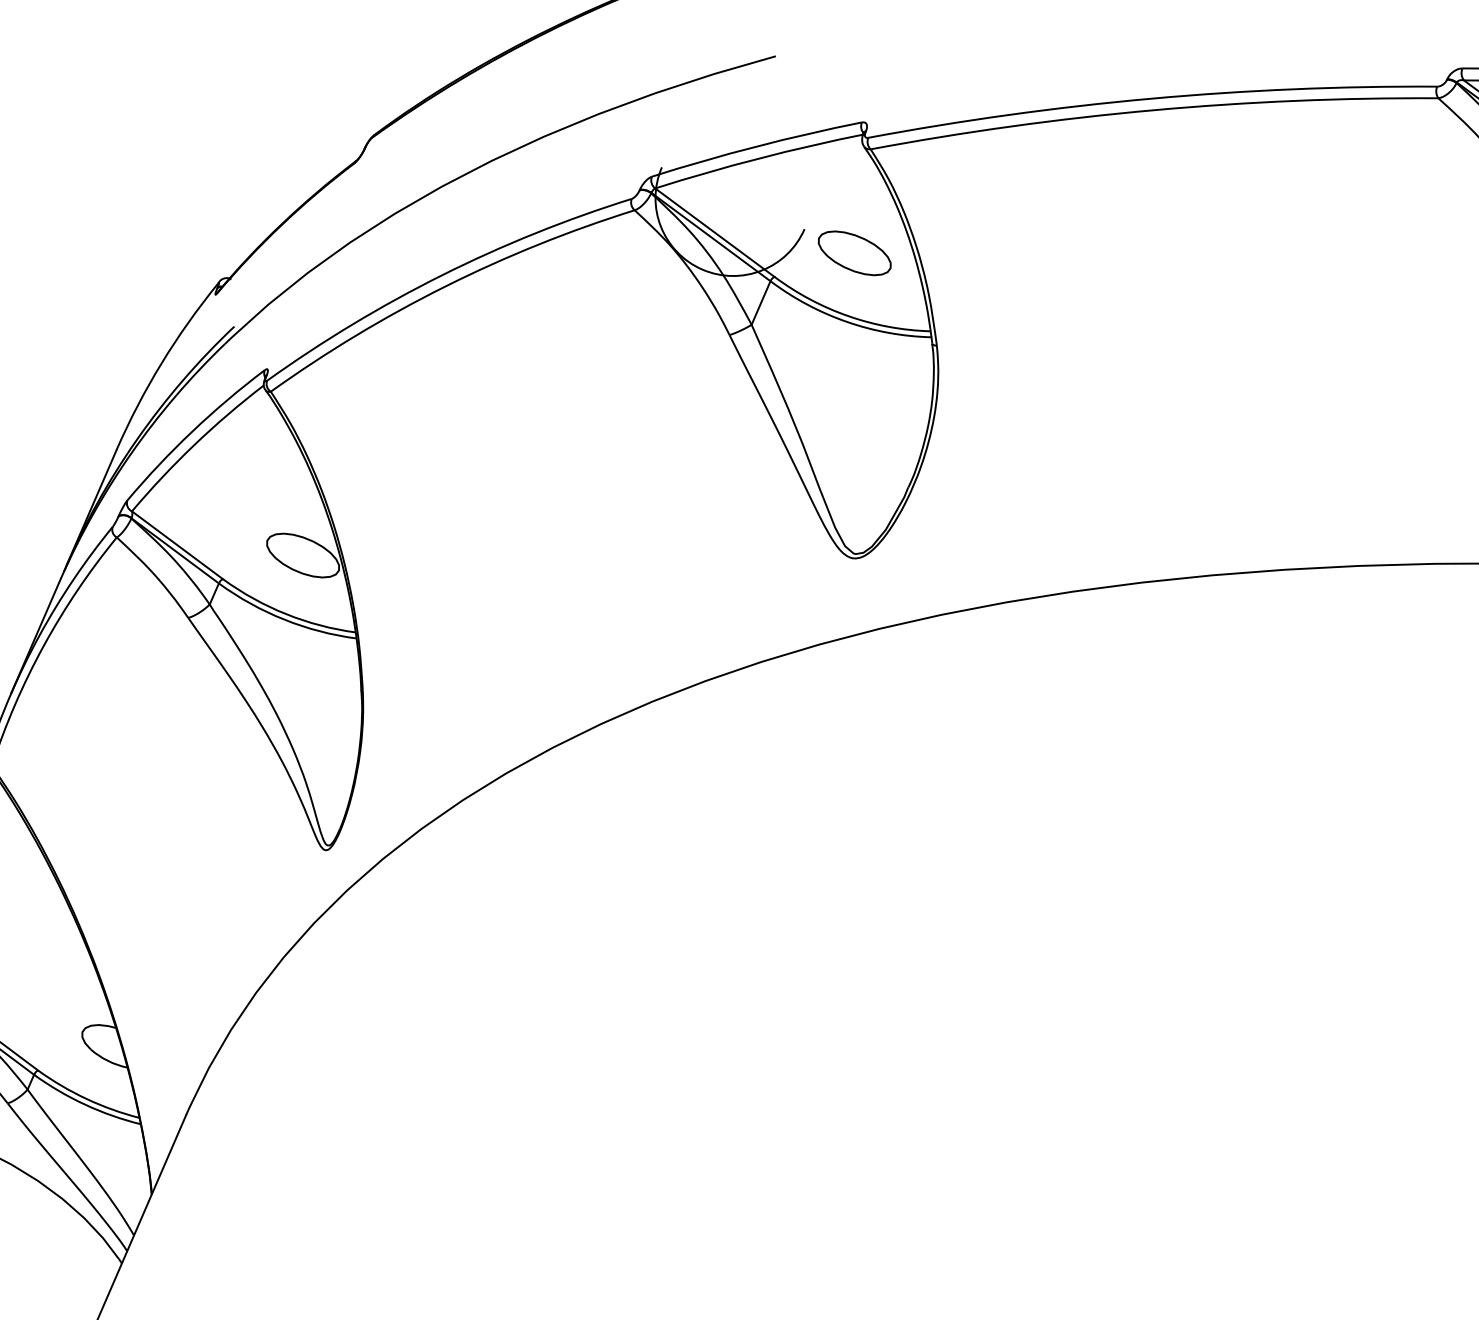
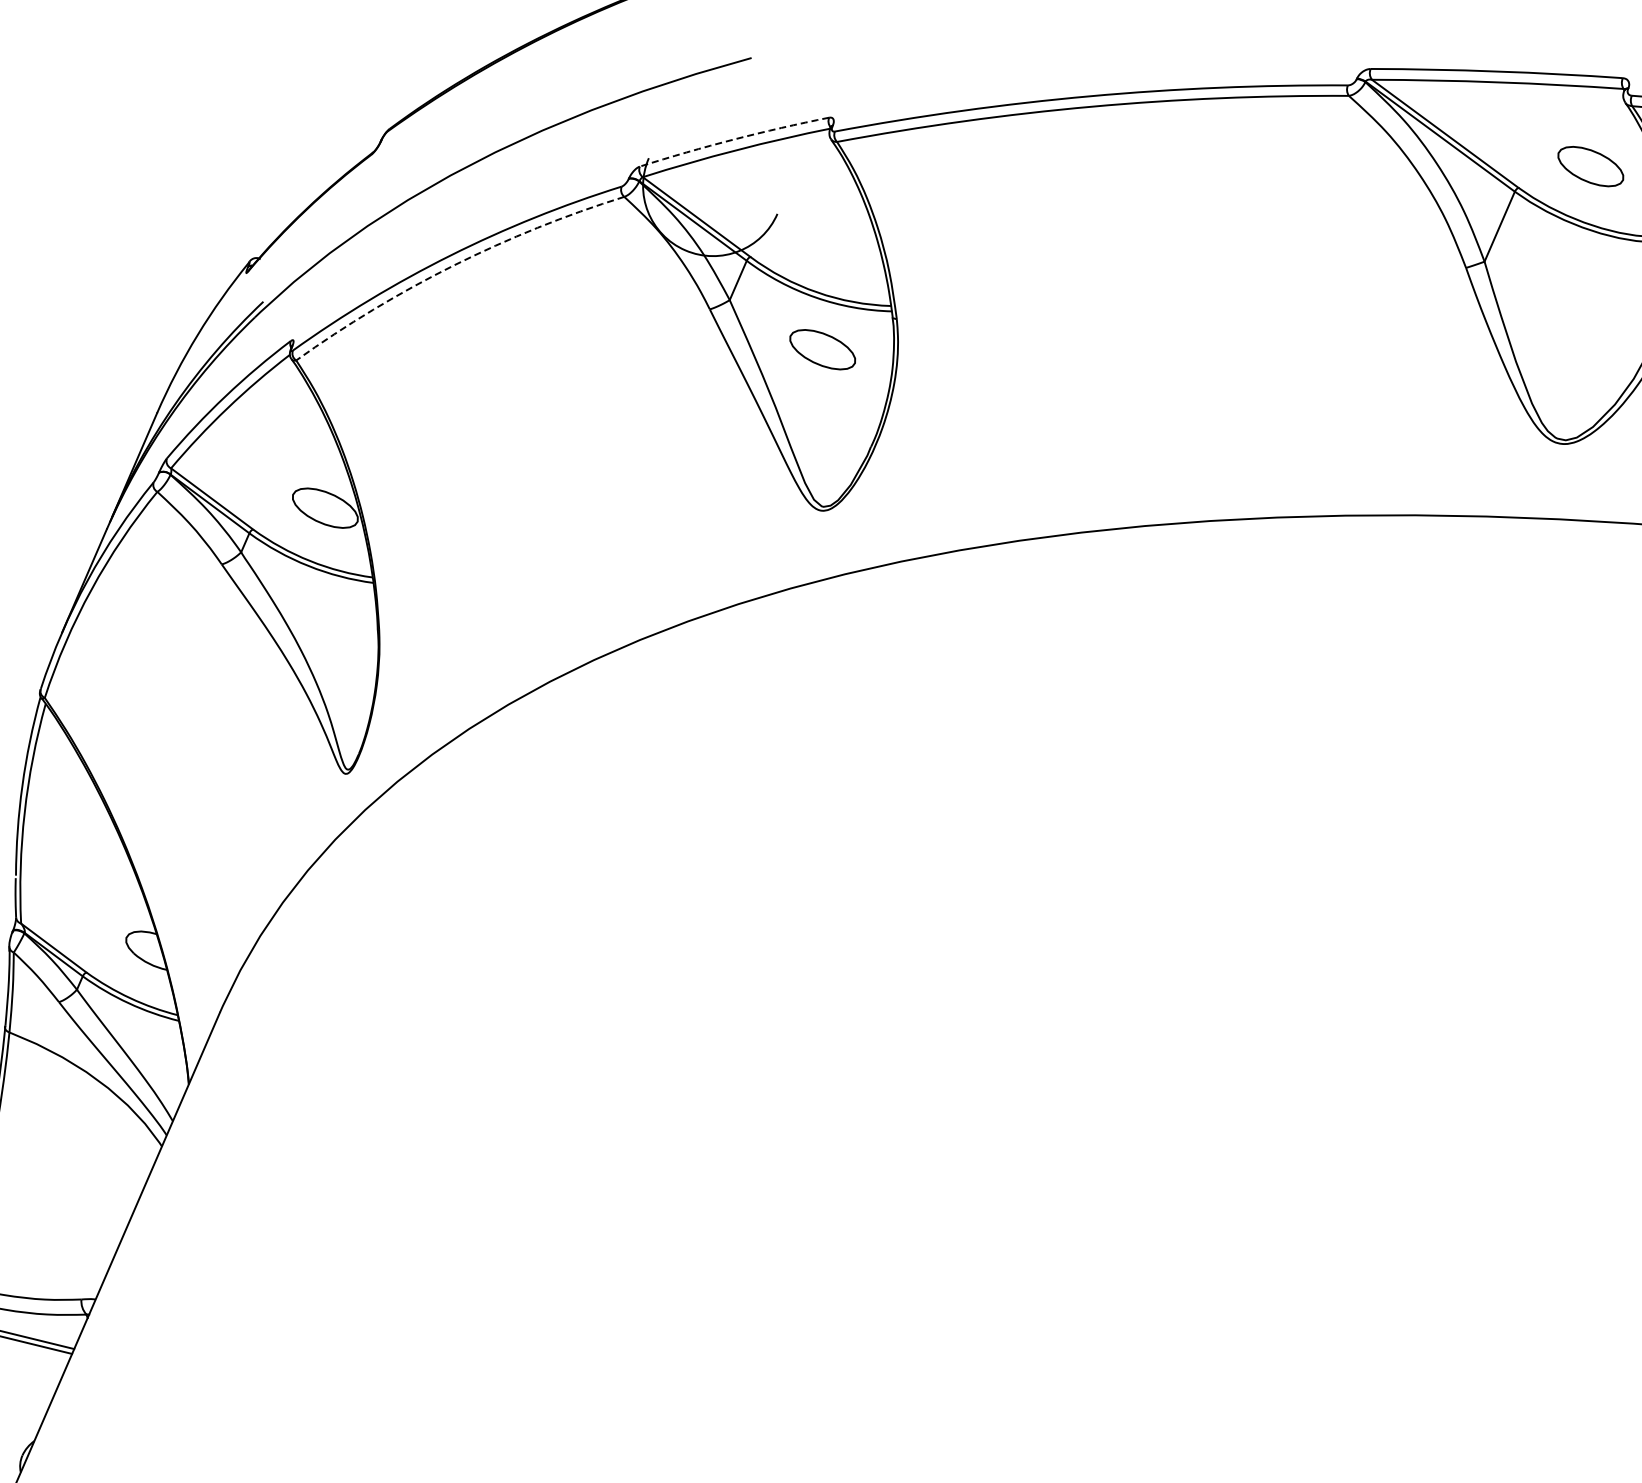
arc: (755, 146) -> (733, 139), solid -> dashed
part: (854, 253) -> (822, 349), moved
arc: (445, 286) -> (453, 265), solid -> dashed

